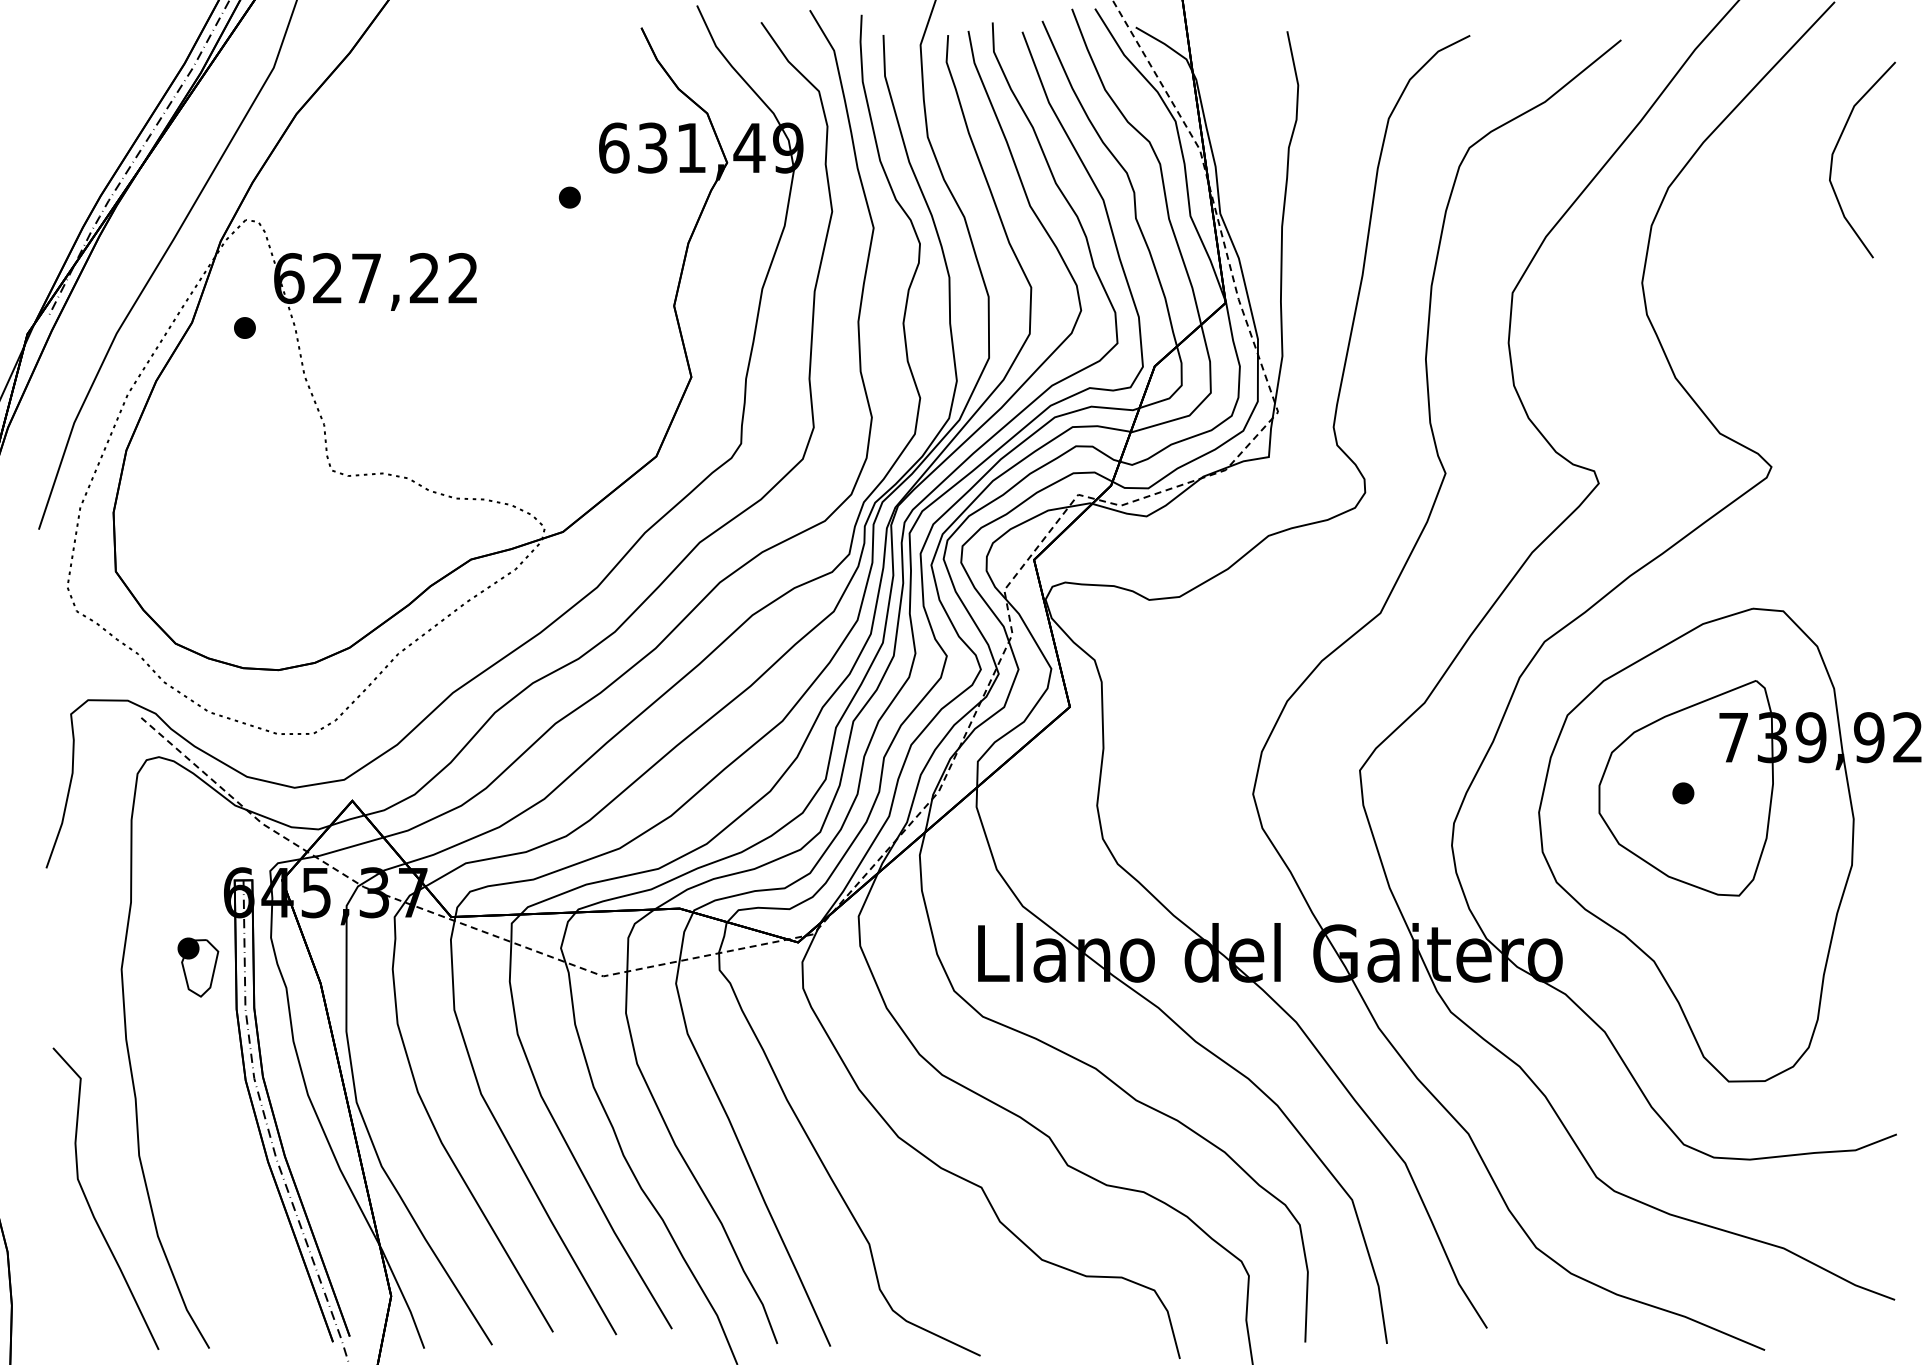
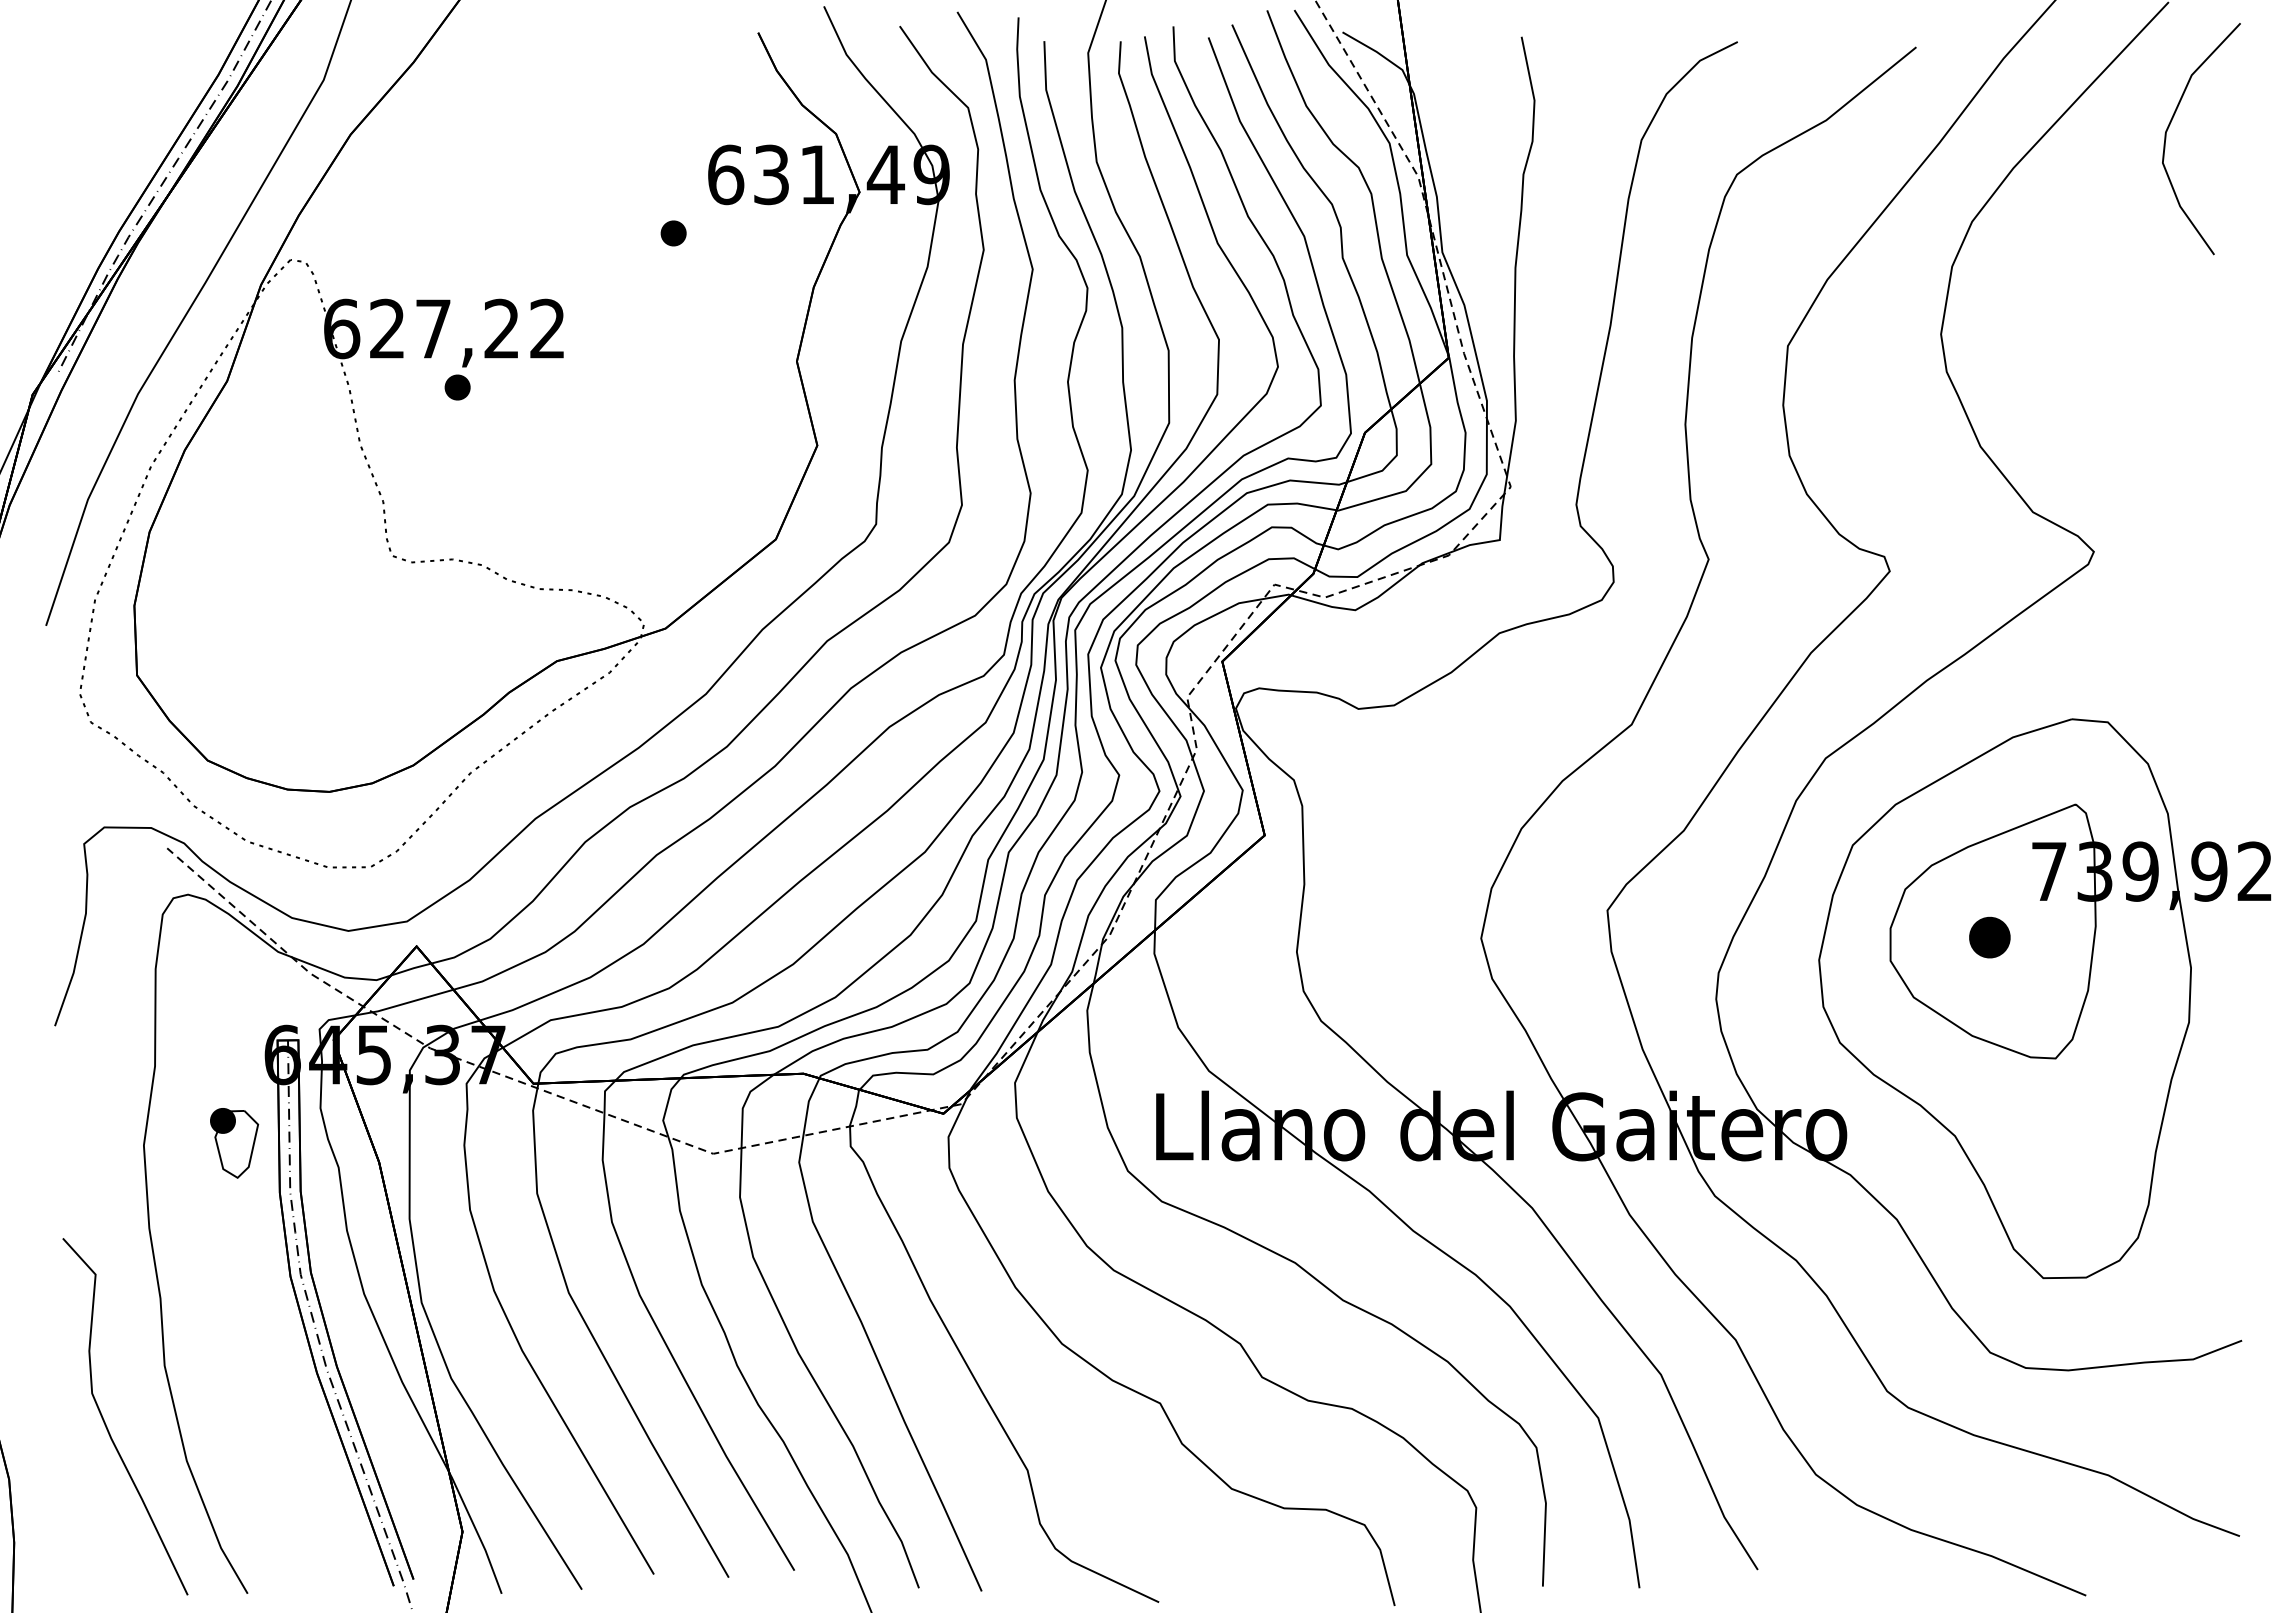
curve: (1835, 150) -> (2169, 127), moved
part: (244, 327) -> (457, 387), moved
part: (1683, 793) -> (1989, 937), size x1.6

